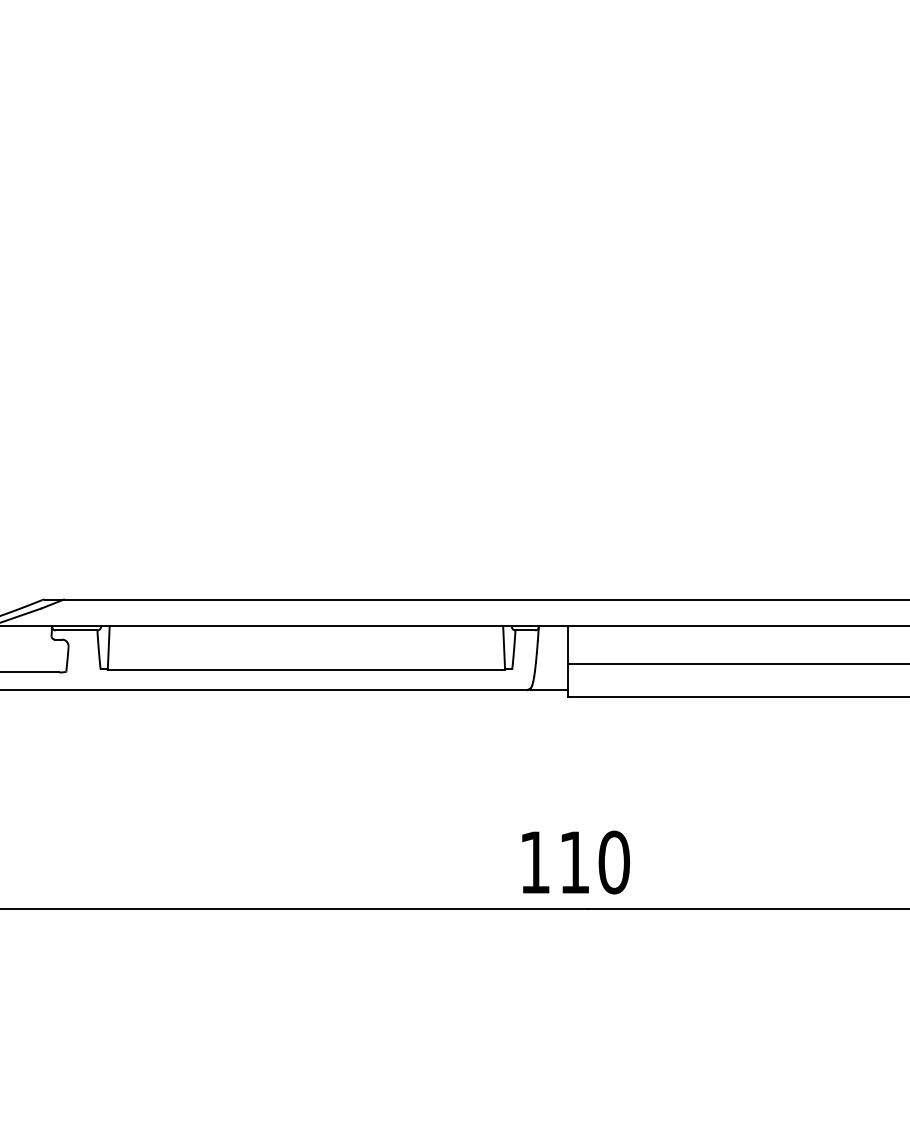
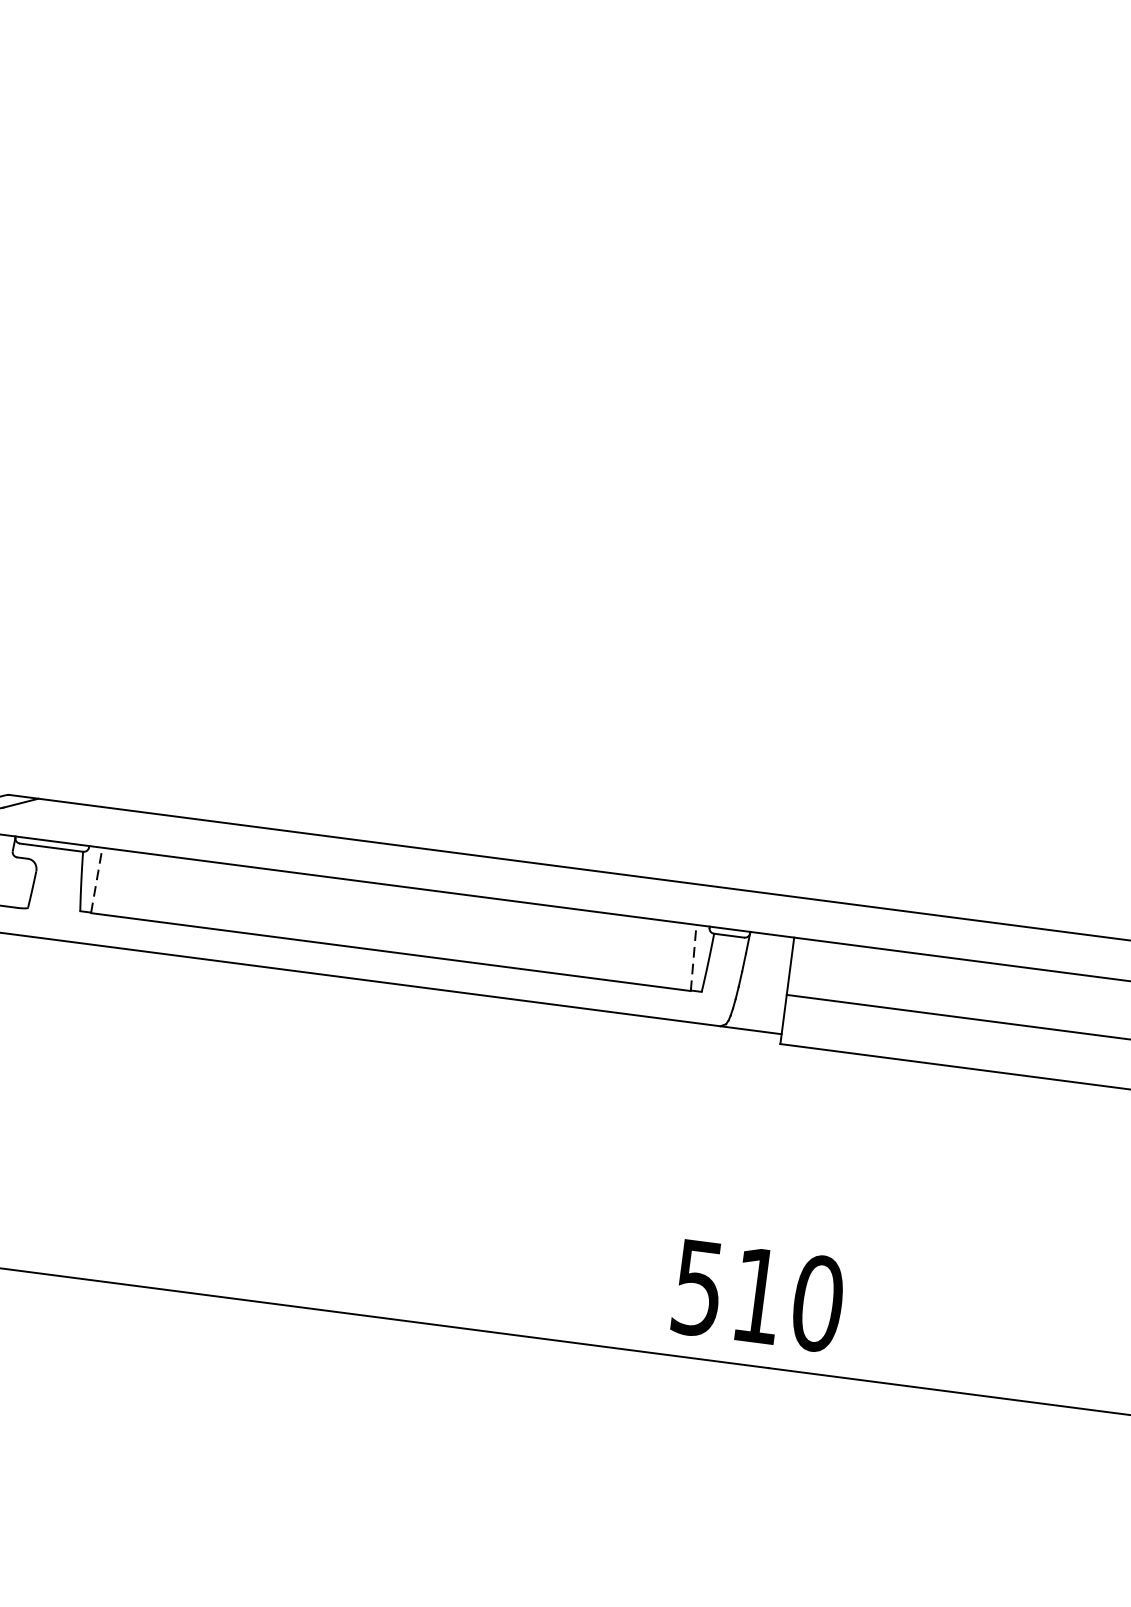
line: (108, 647) -> (96, 879), solid -> dashed
line: (504, 647) -> (694, 957), solid -> dashed
text: (534, 862) -> (697, 1287), 110 -> 510

